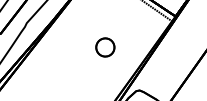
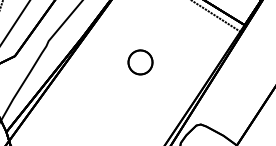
part: (105, 47) -> (140, 62), moved

